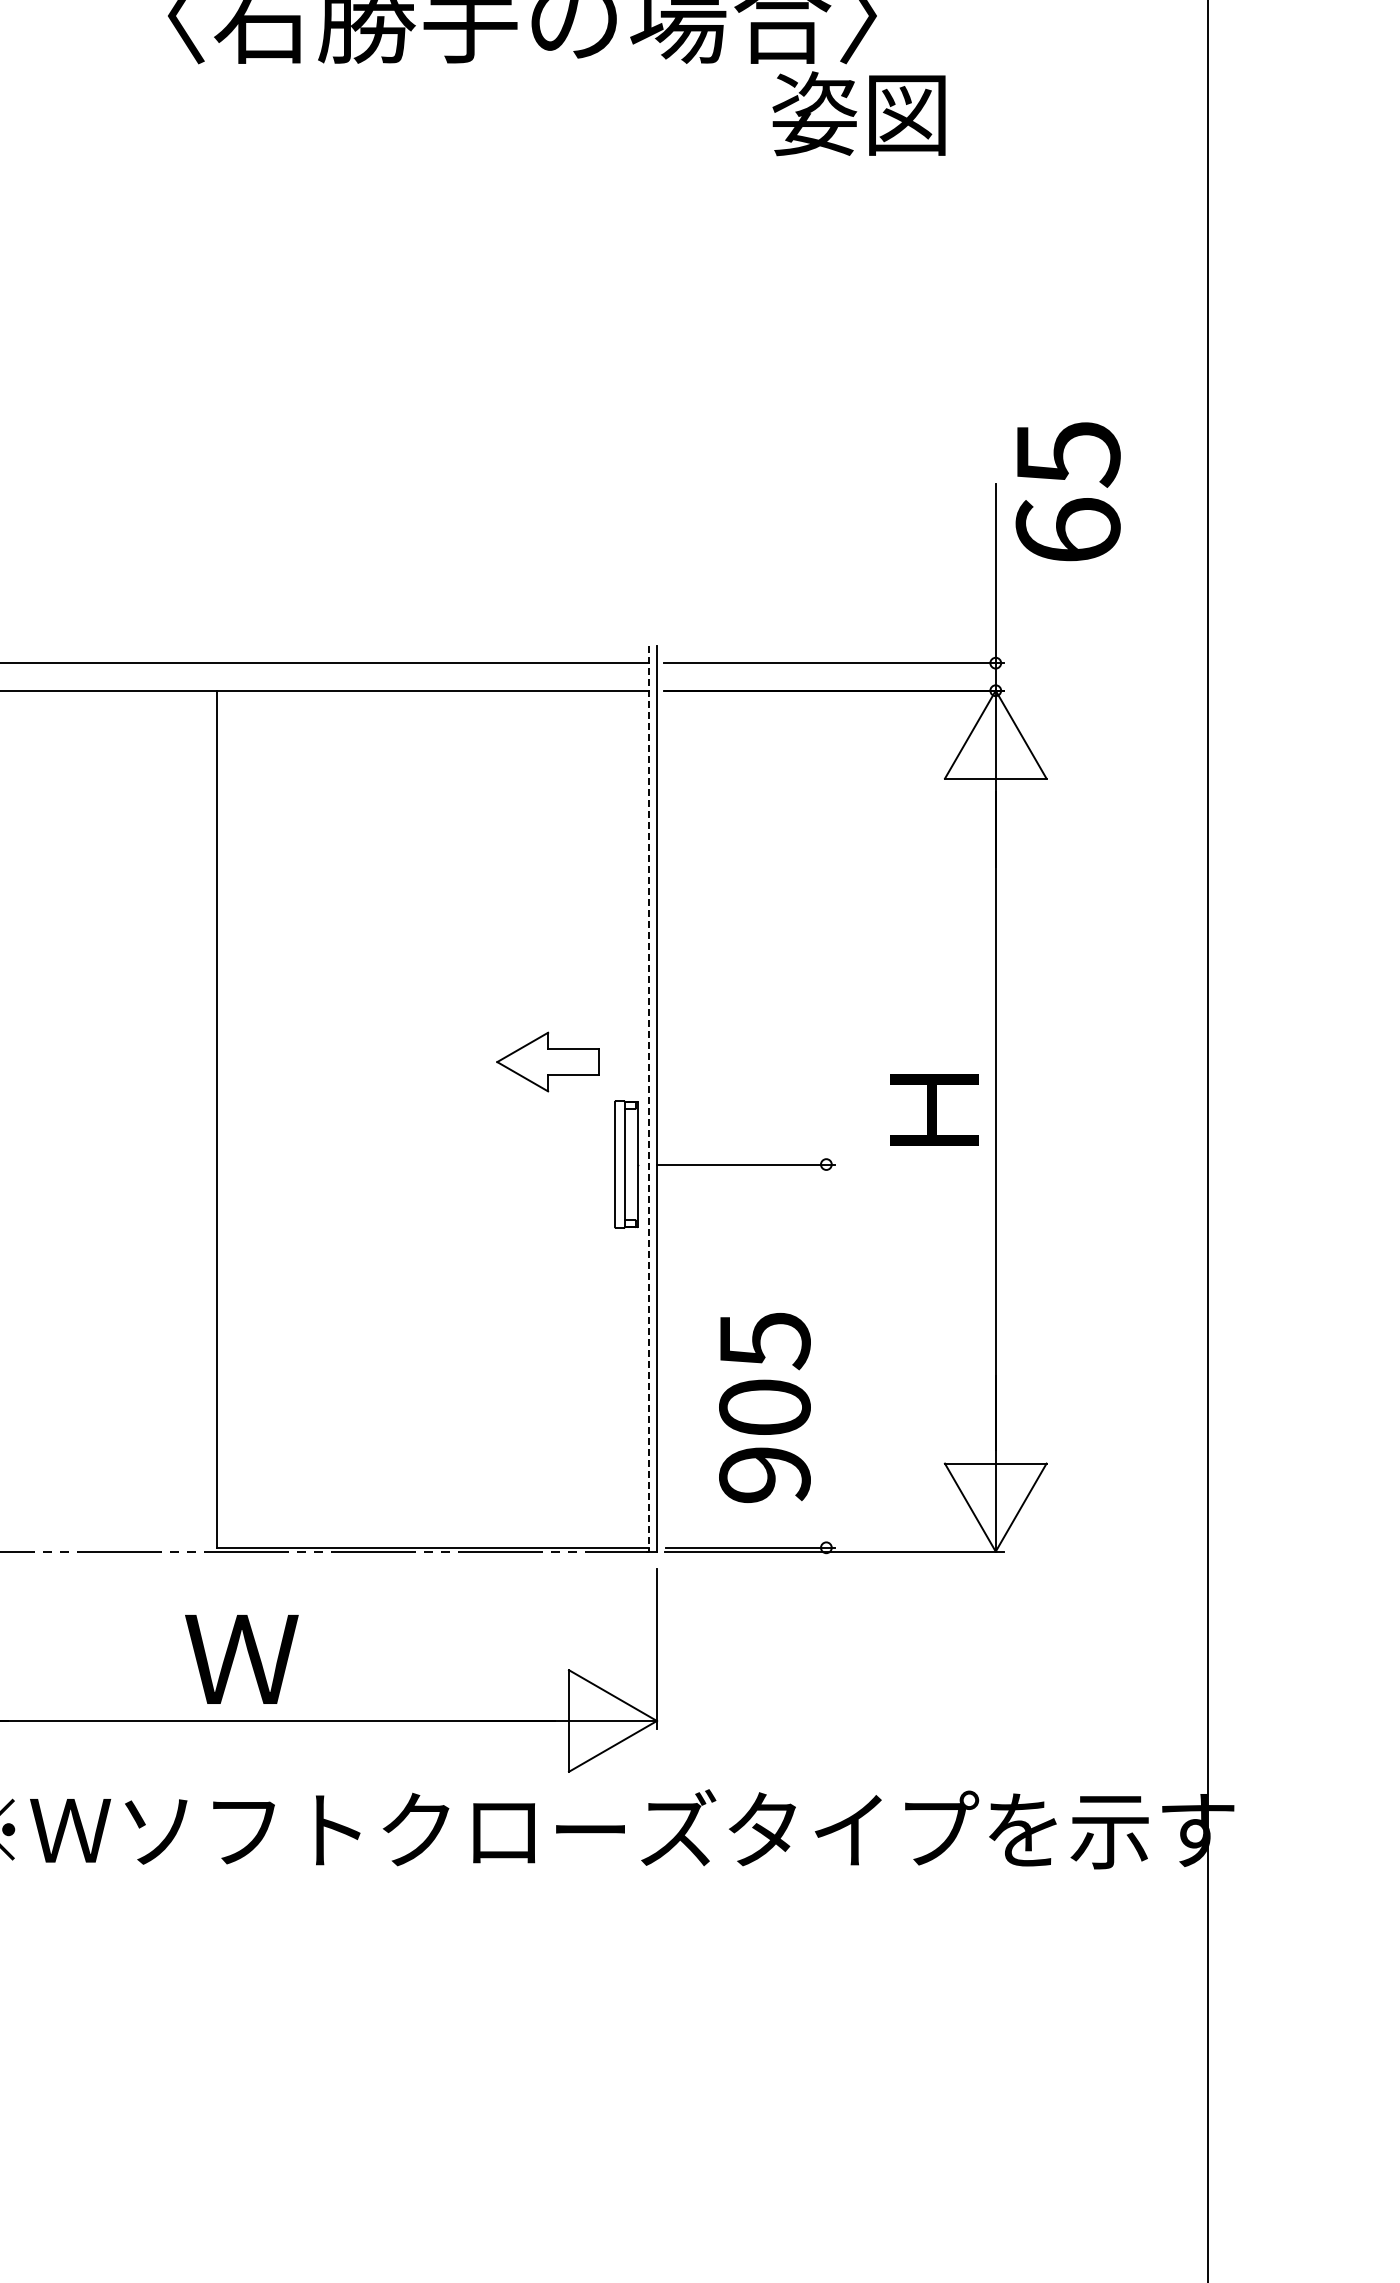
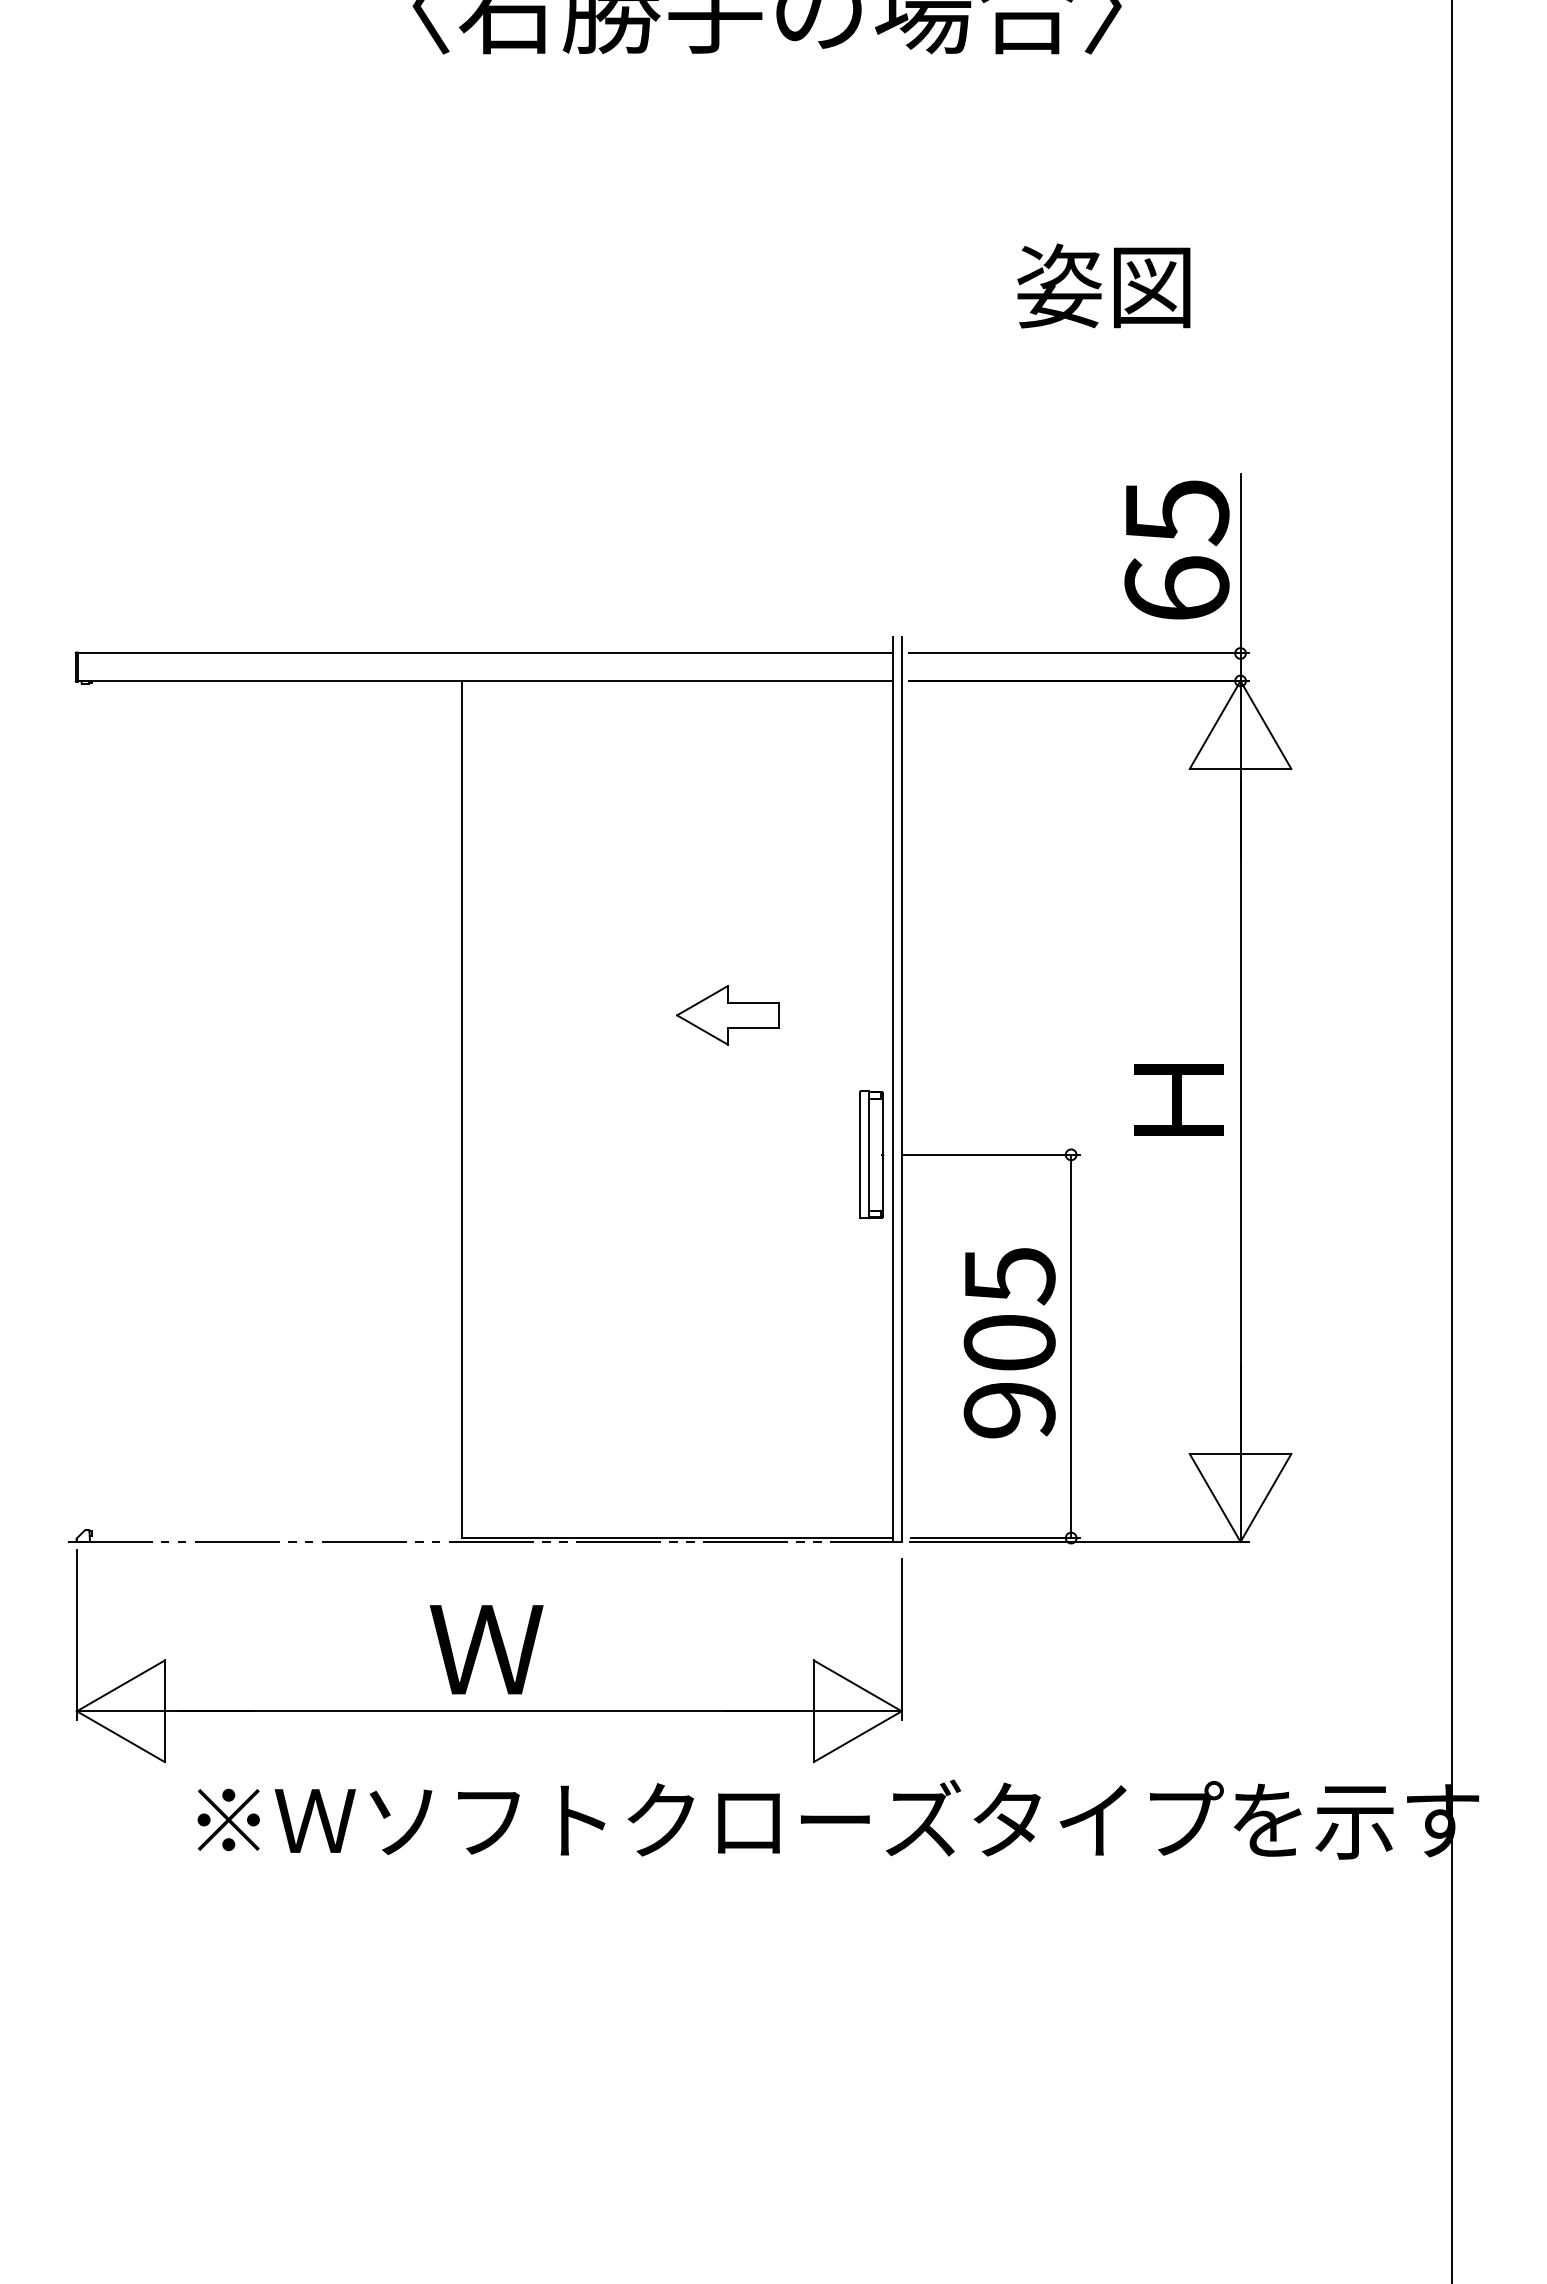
text: (858, 113) -> (1103, 285), moved
text: (1067, 491) -> (1176, 549), moved
part: (547, 1062) -> (727, 1015), moved
line: (648, 1099) -> (893, 1089), dashed -> solid
line: (826, 1356) -> (1071, 1346), added
text: (764, 1408) -> (1009, 1343), moved

